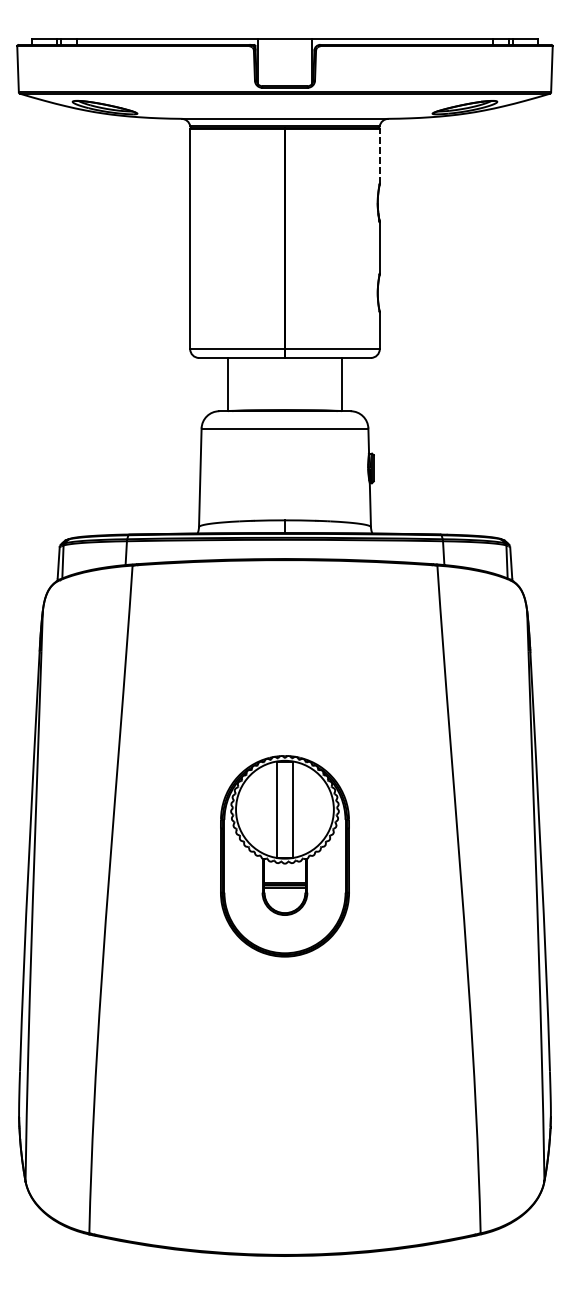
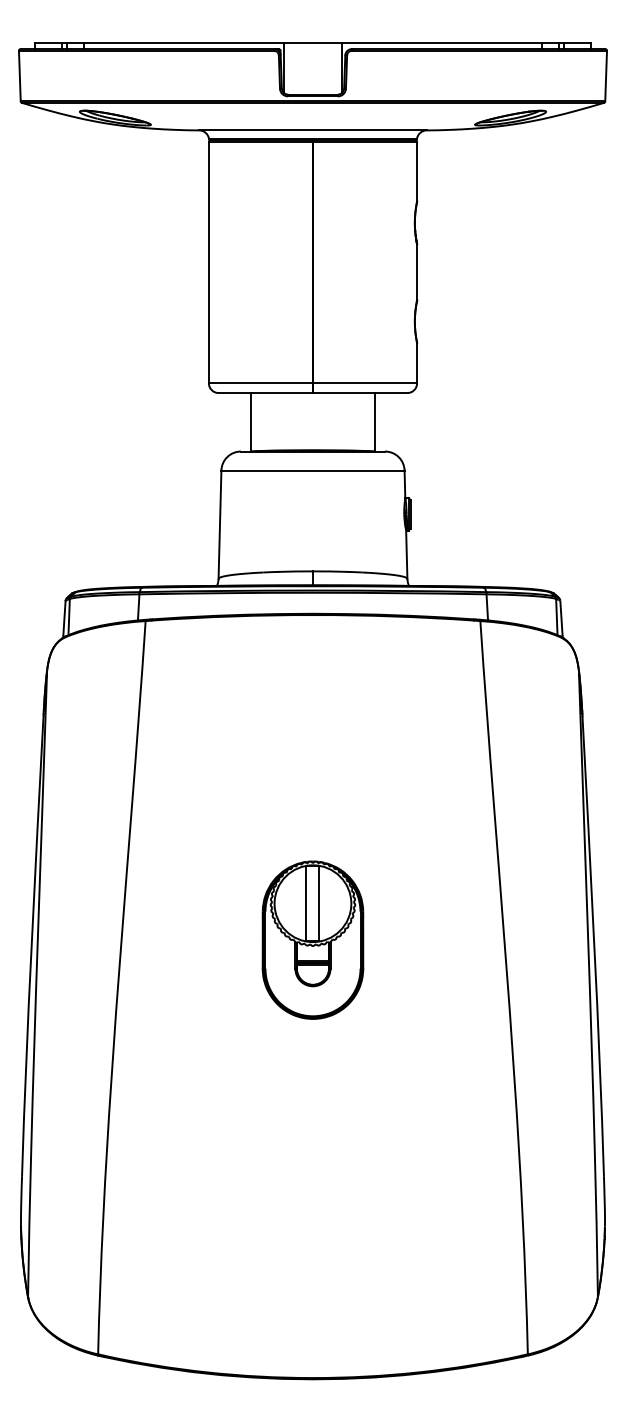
line: (380, 156) -> (417, 171), dashed -> solid
part: (284, 855) -> (312, 939), size x0.71

